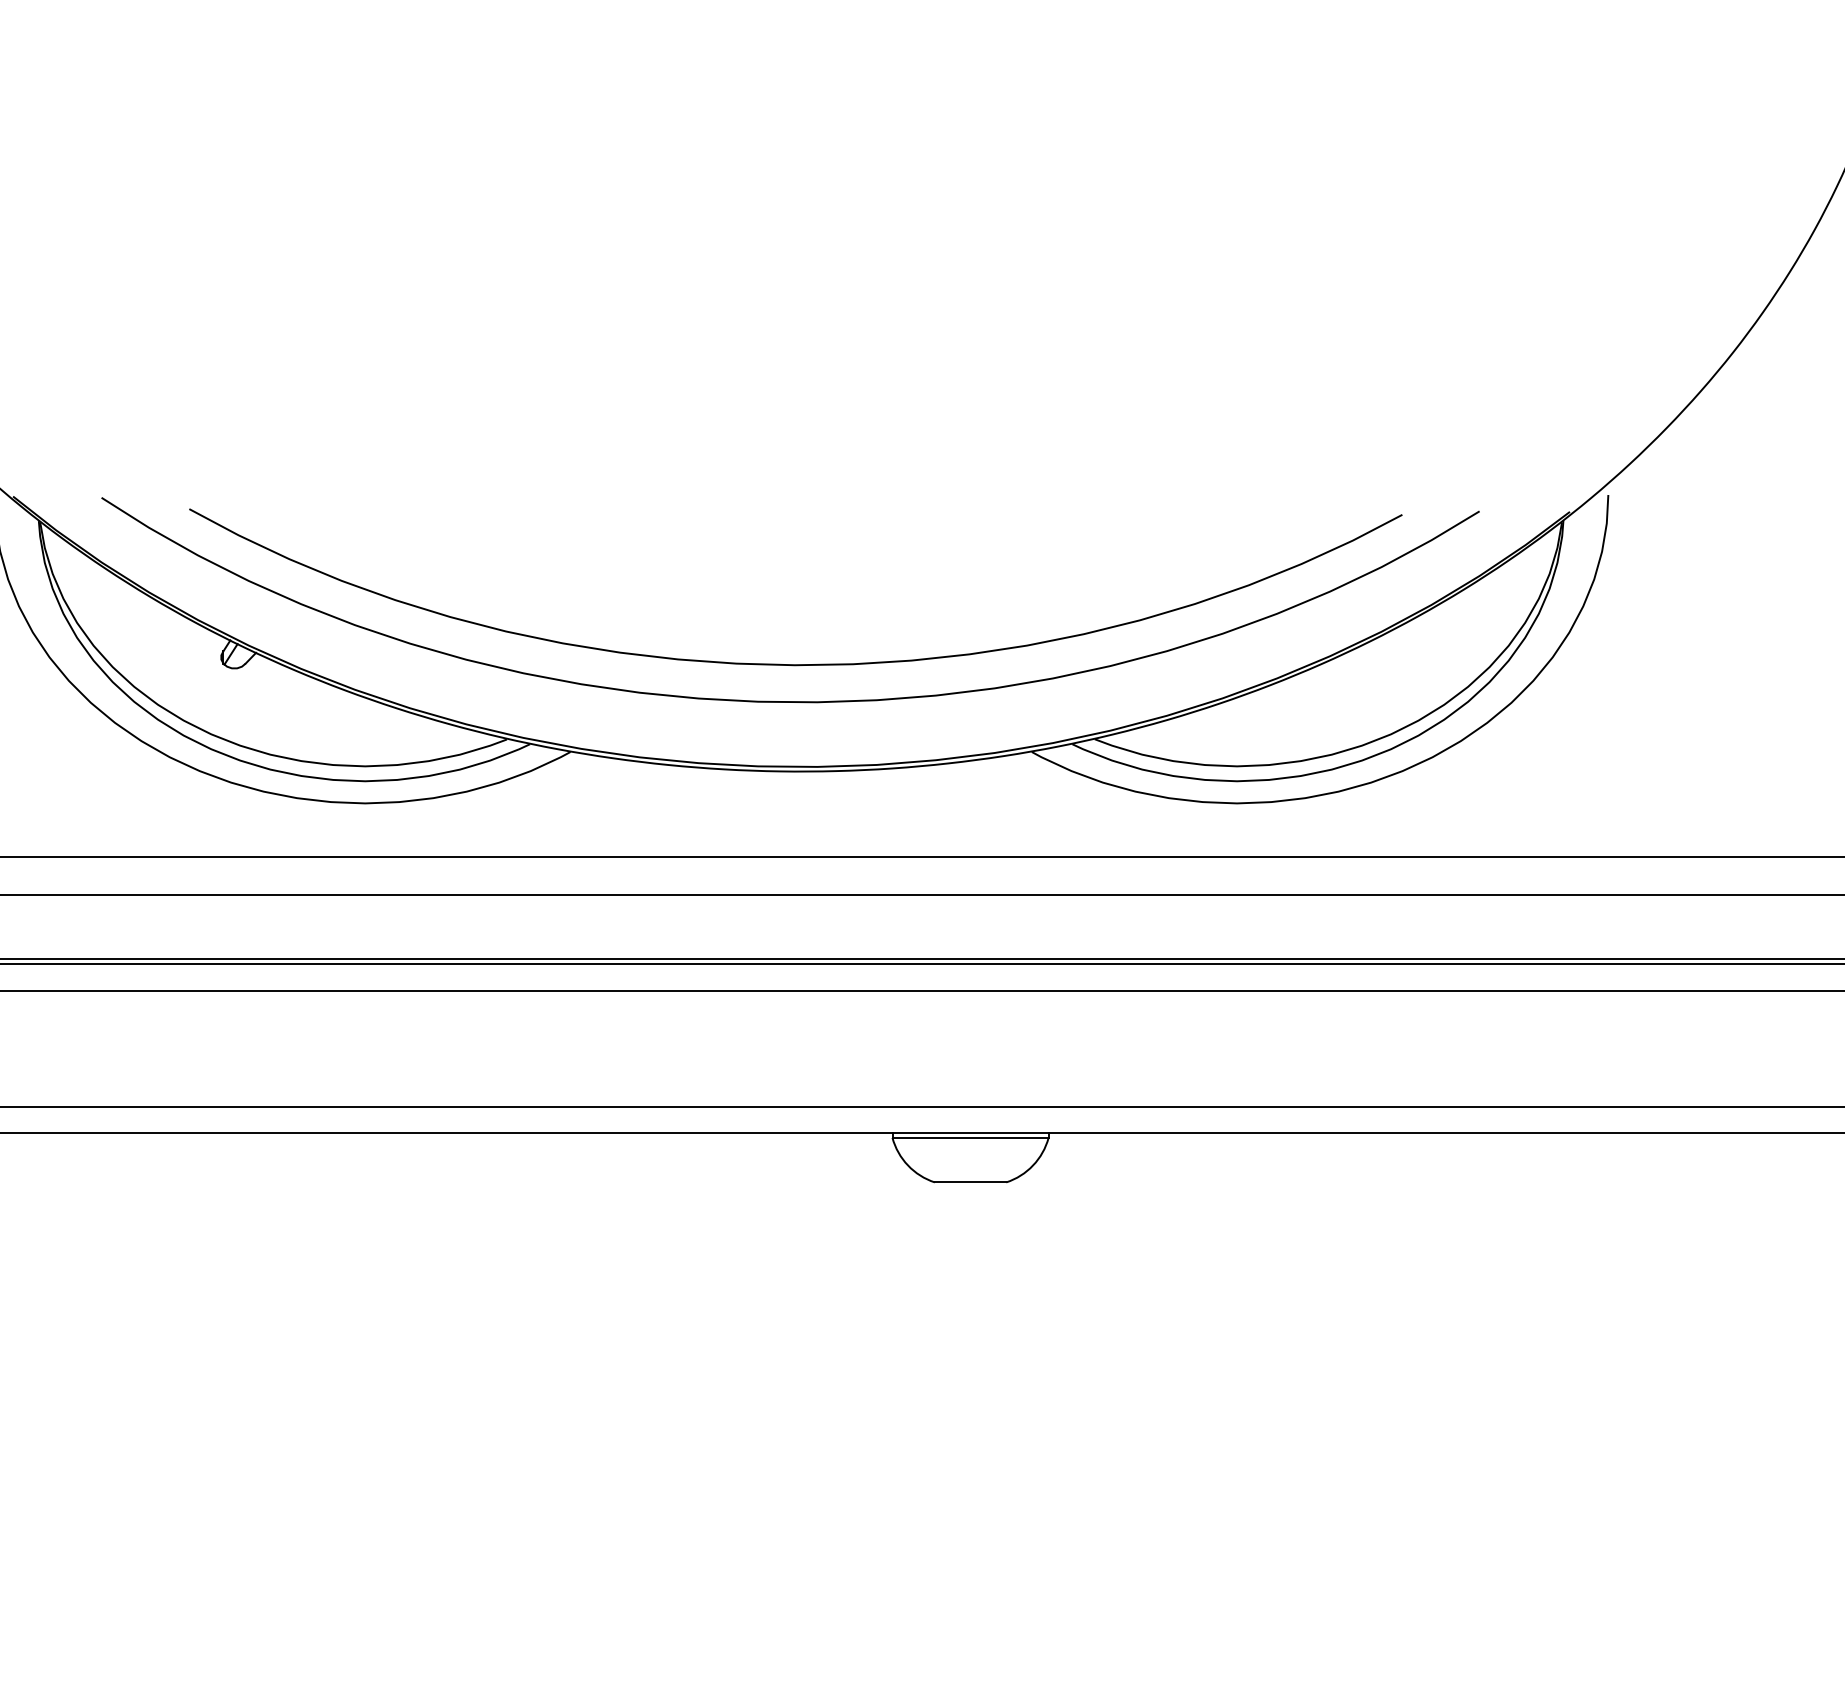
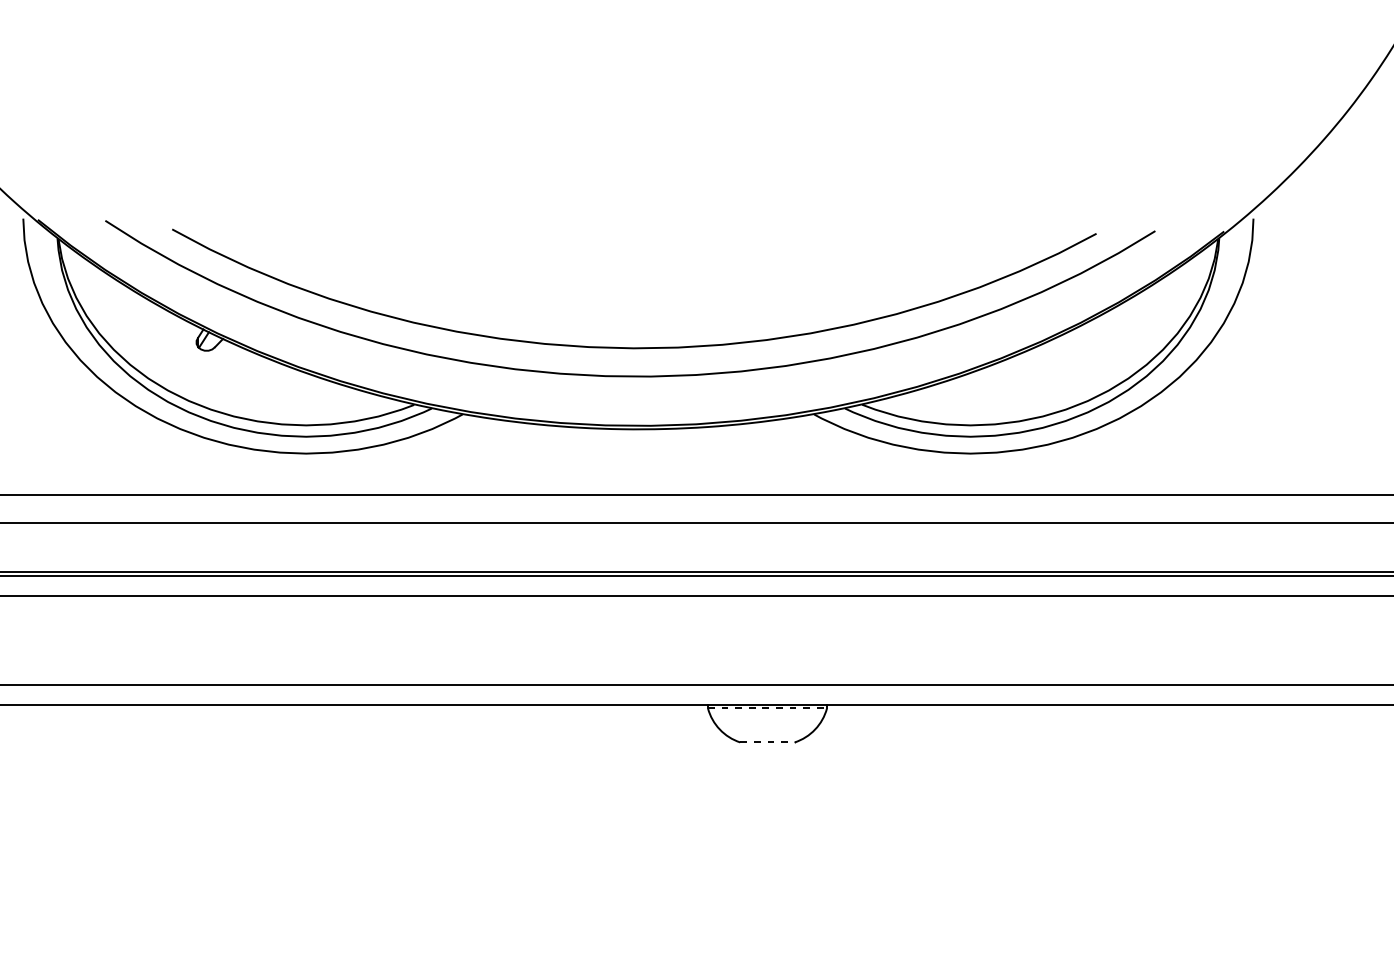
line: (971, 1137) -> (768, 708), solid -> dashed
line: (970, 1182) -> (767, 742), solid -> dashed

